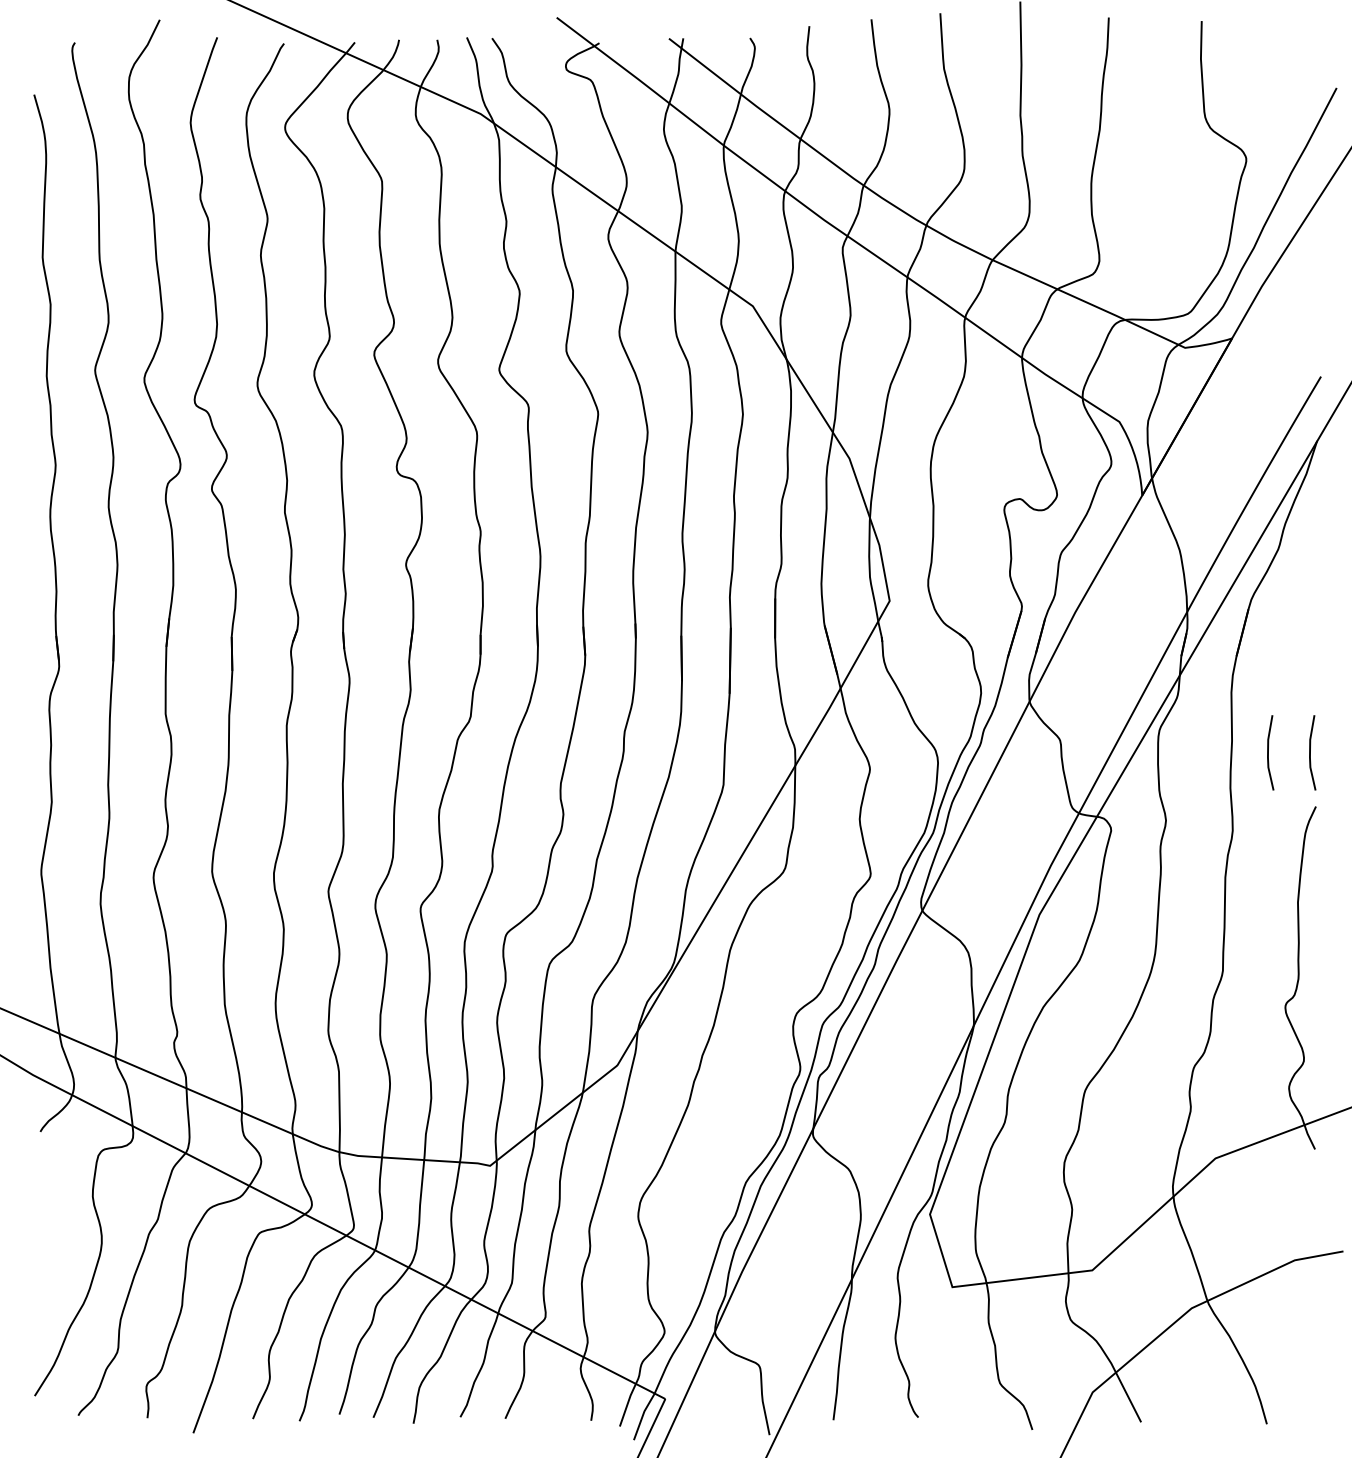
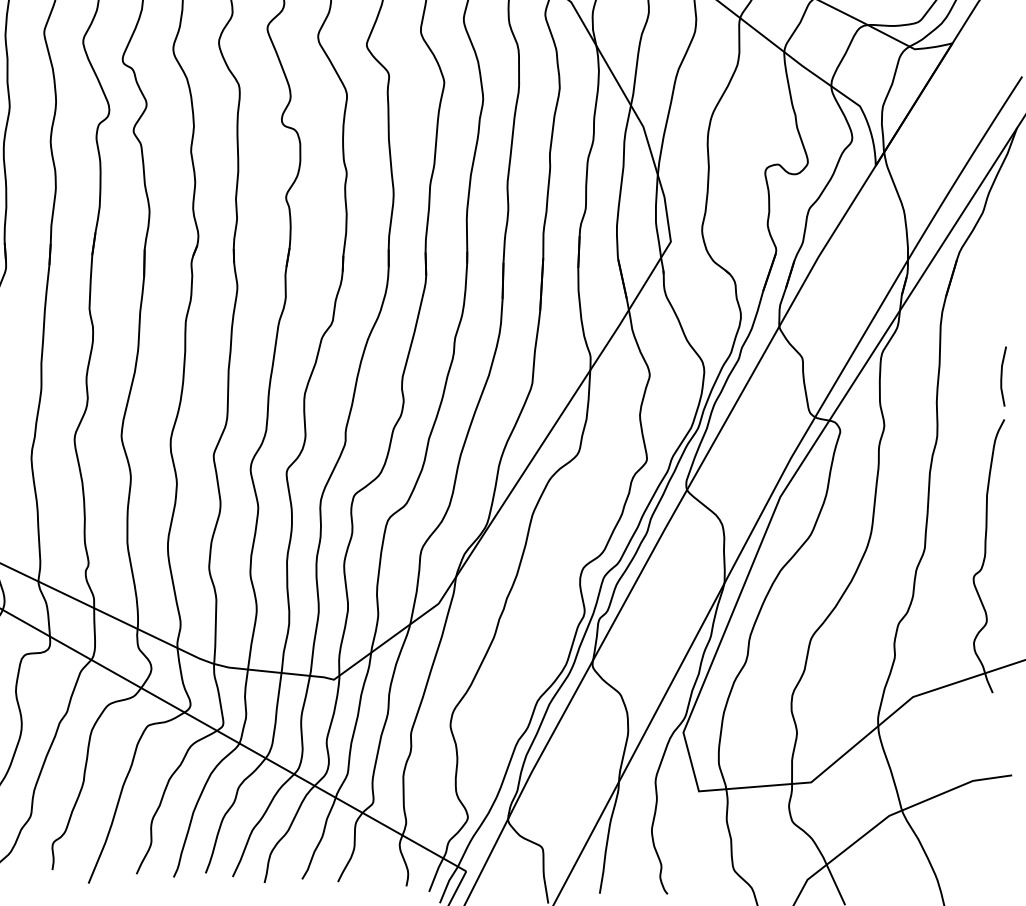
line: (1268, 752) -> (968, 374), removed

